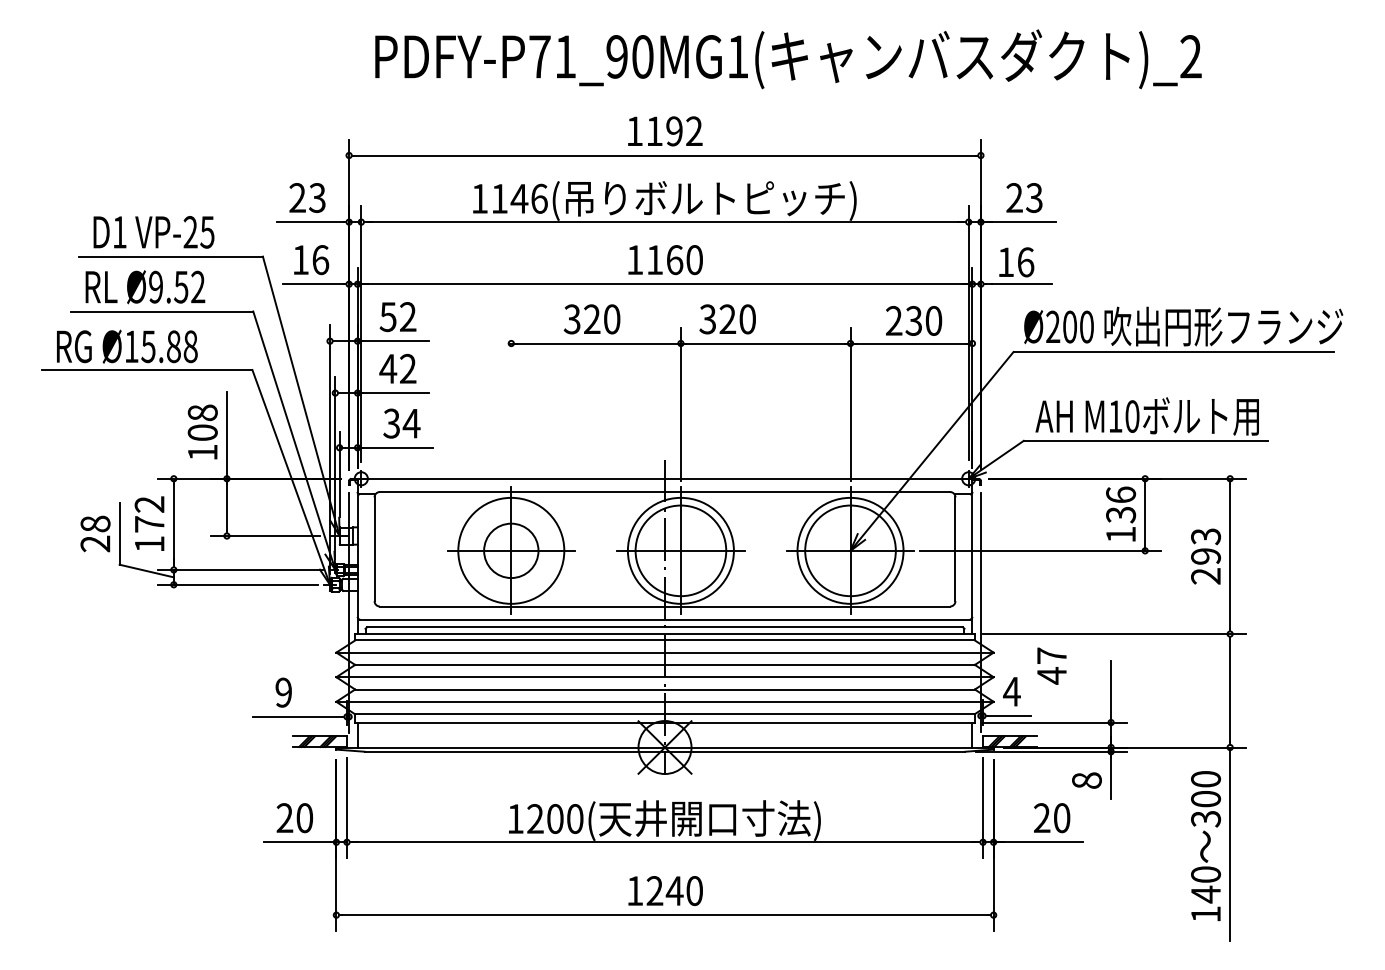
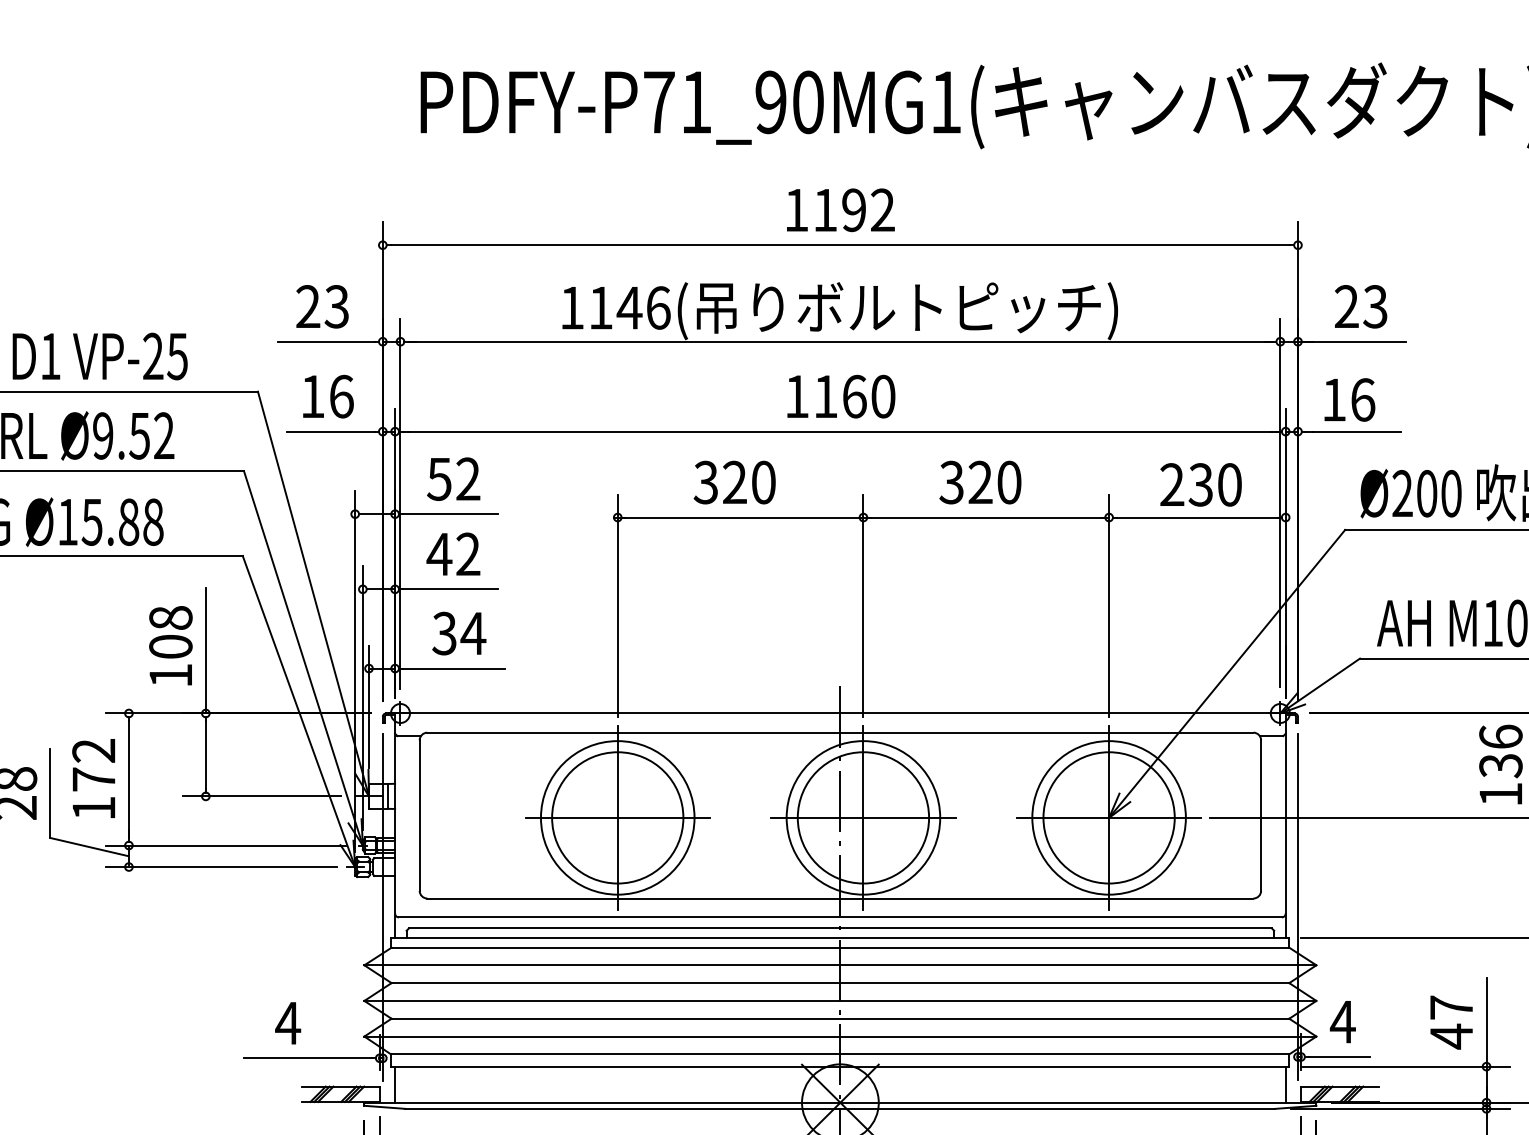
text: (727, 319) -> (980, 482), moved
line: (511, 404) -> (618, 605), added
circle: (510, 550) -> (616, 817), size x1.67
text: (1051, 665) -> (1450, 1021), moved
text: (283, 692) -> (287, 1023), 9 -> 4

